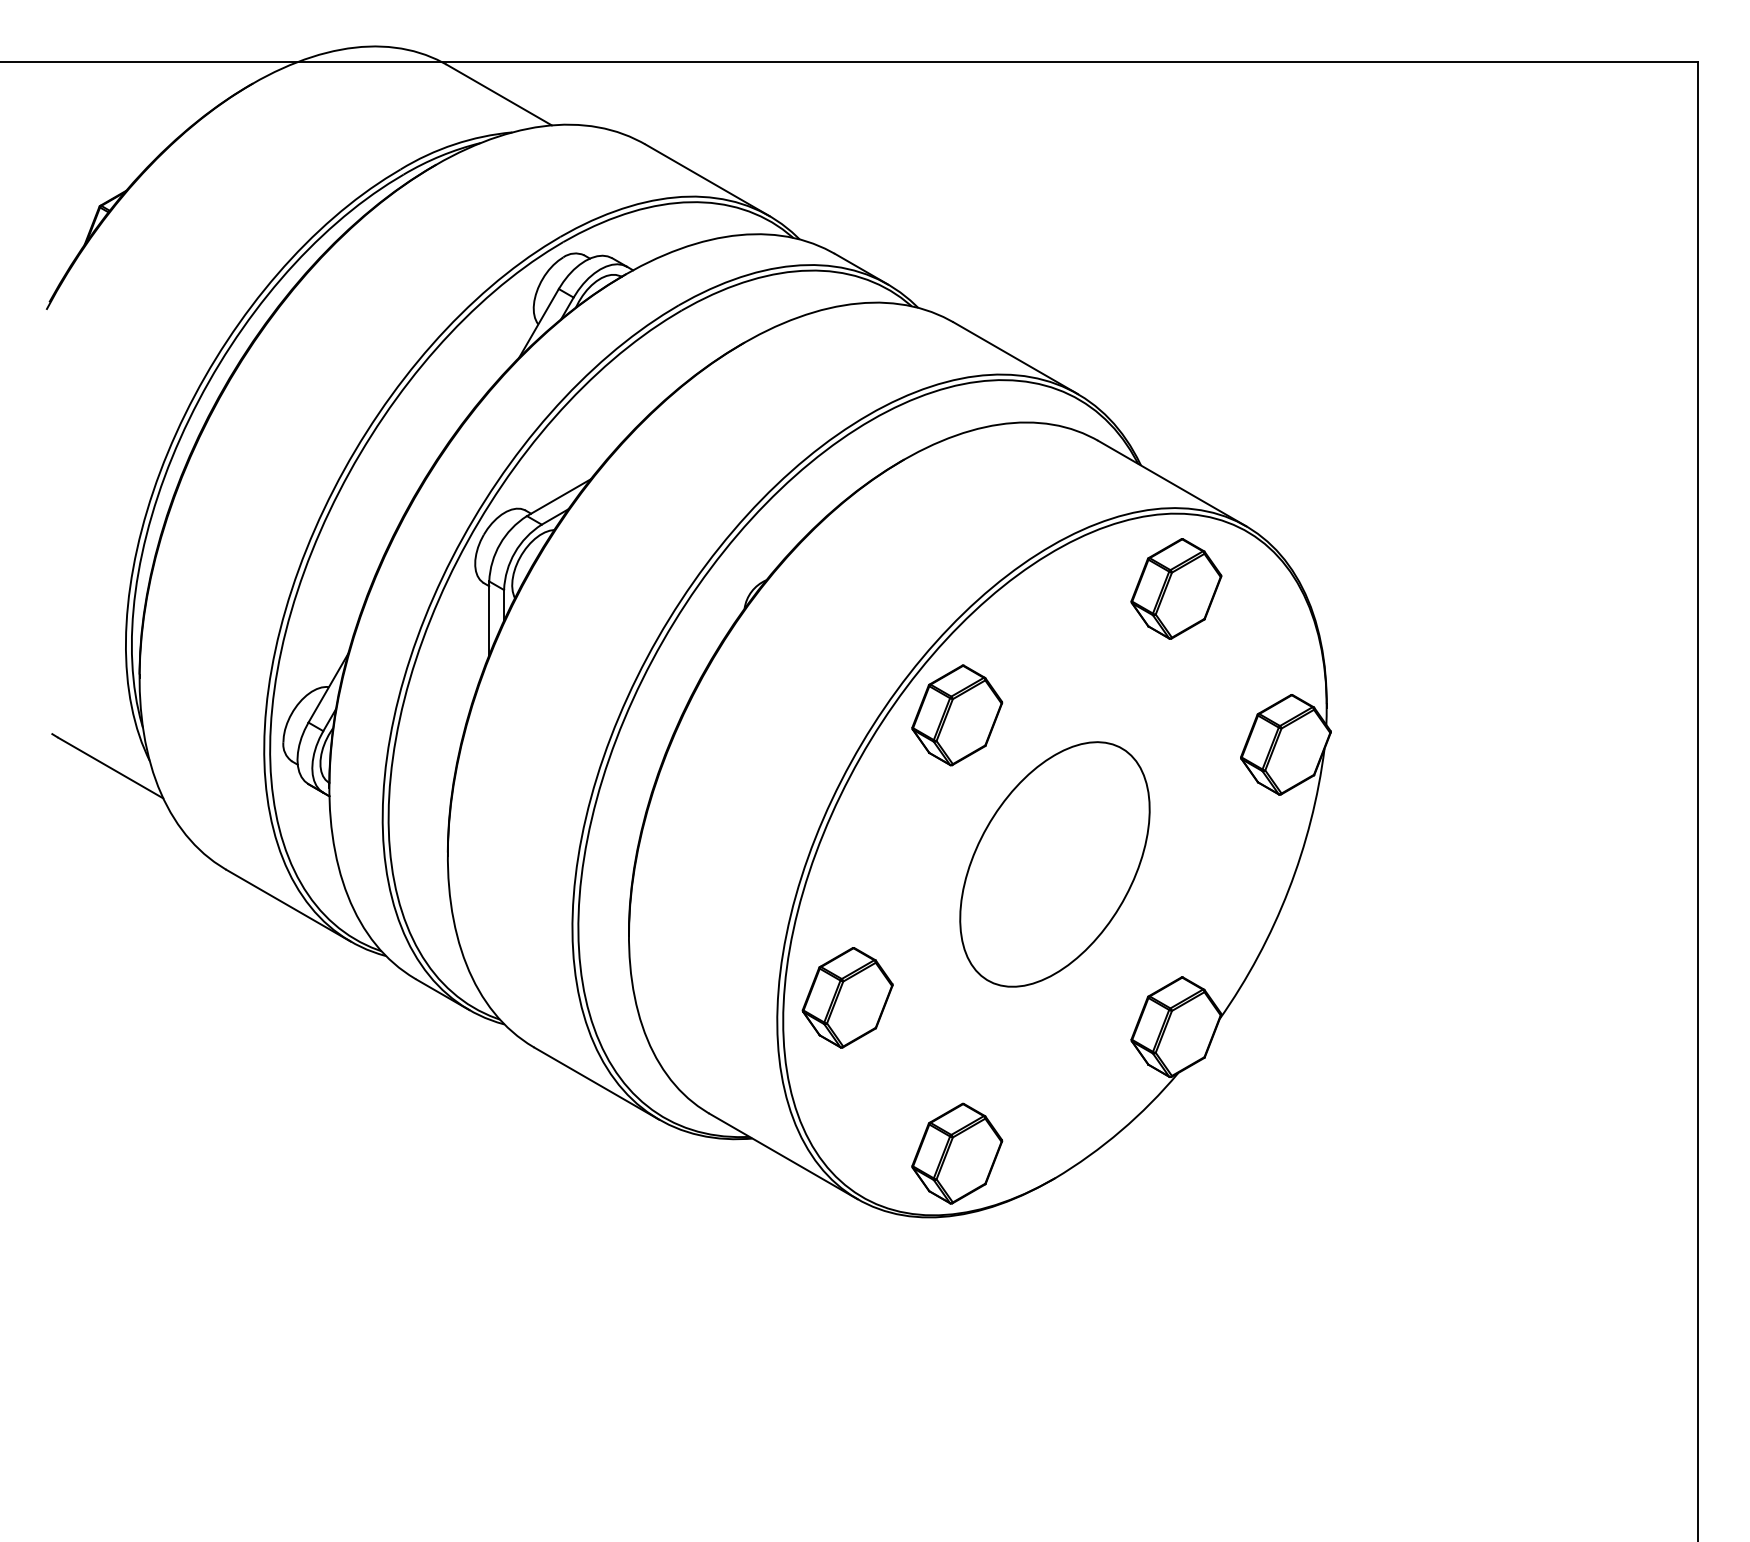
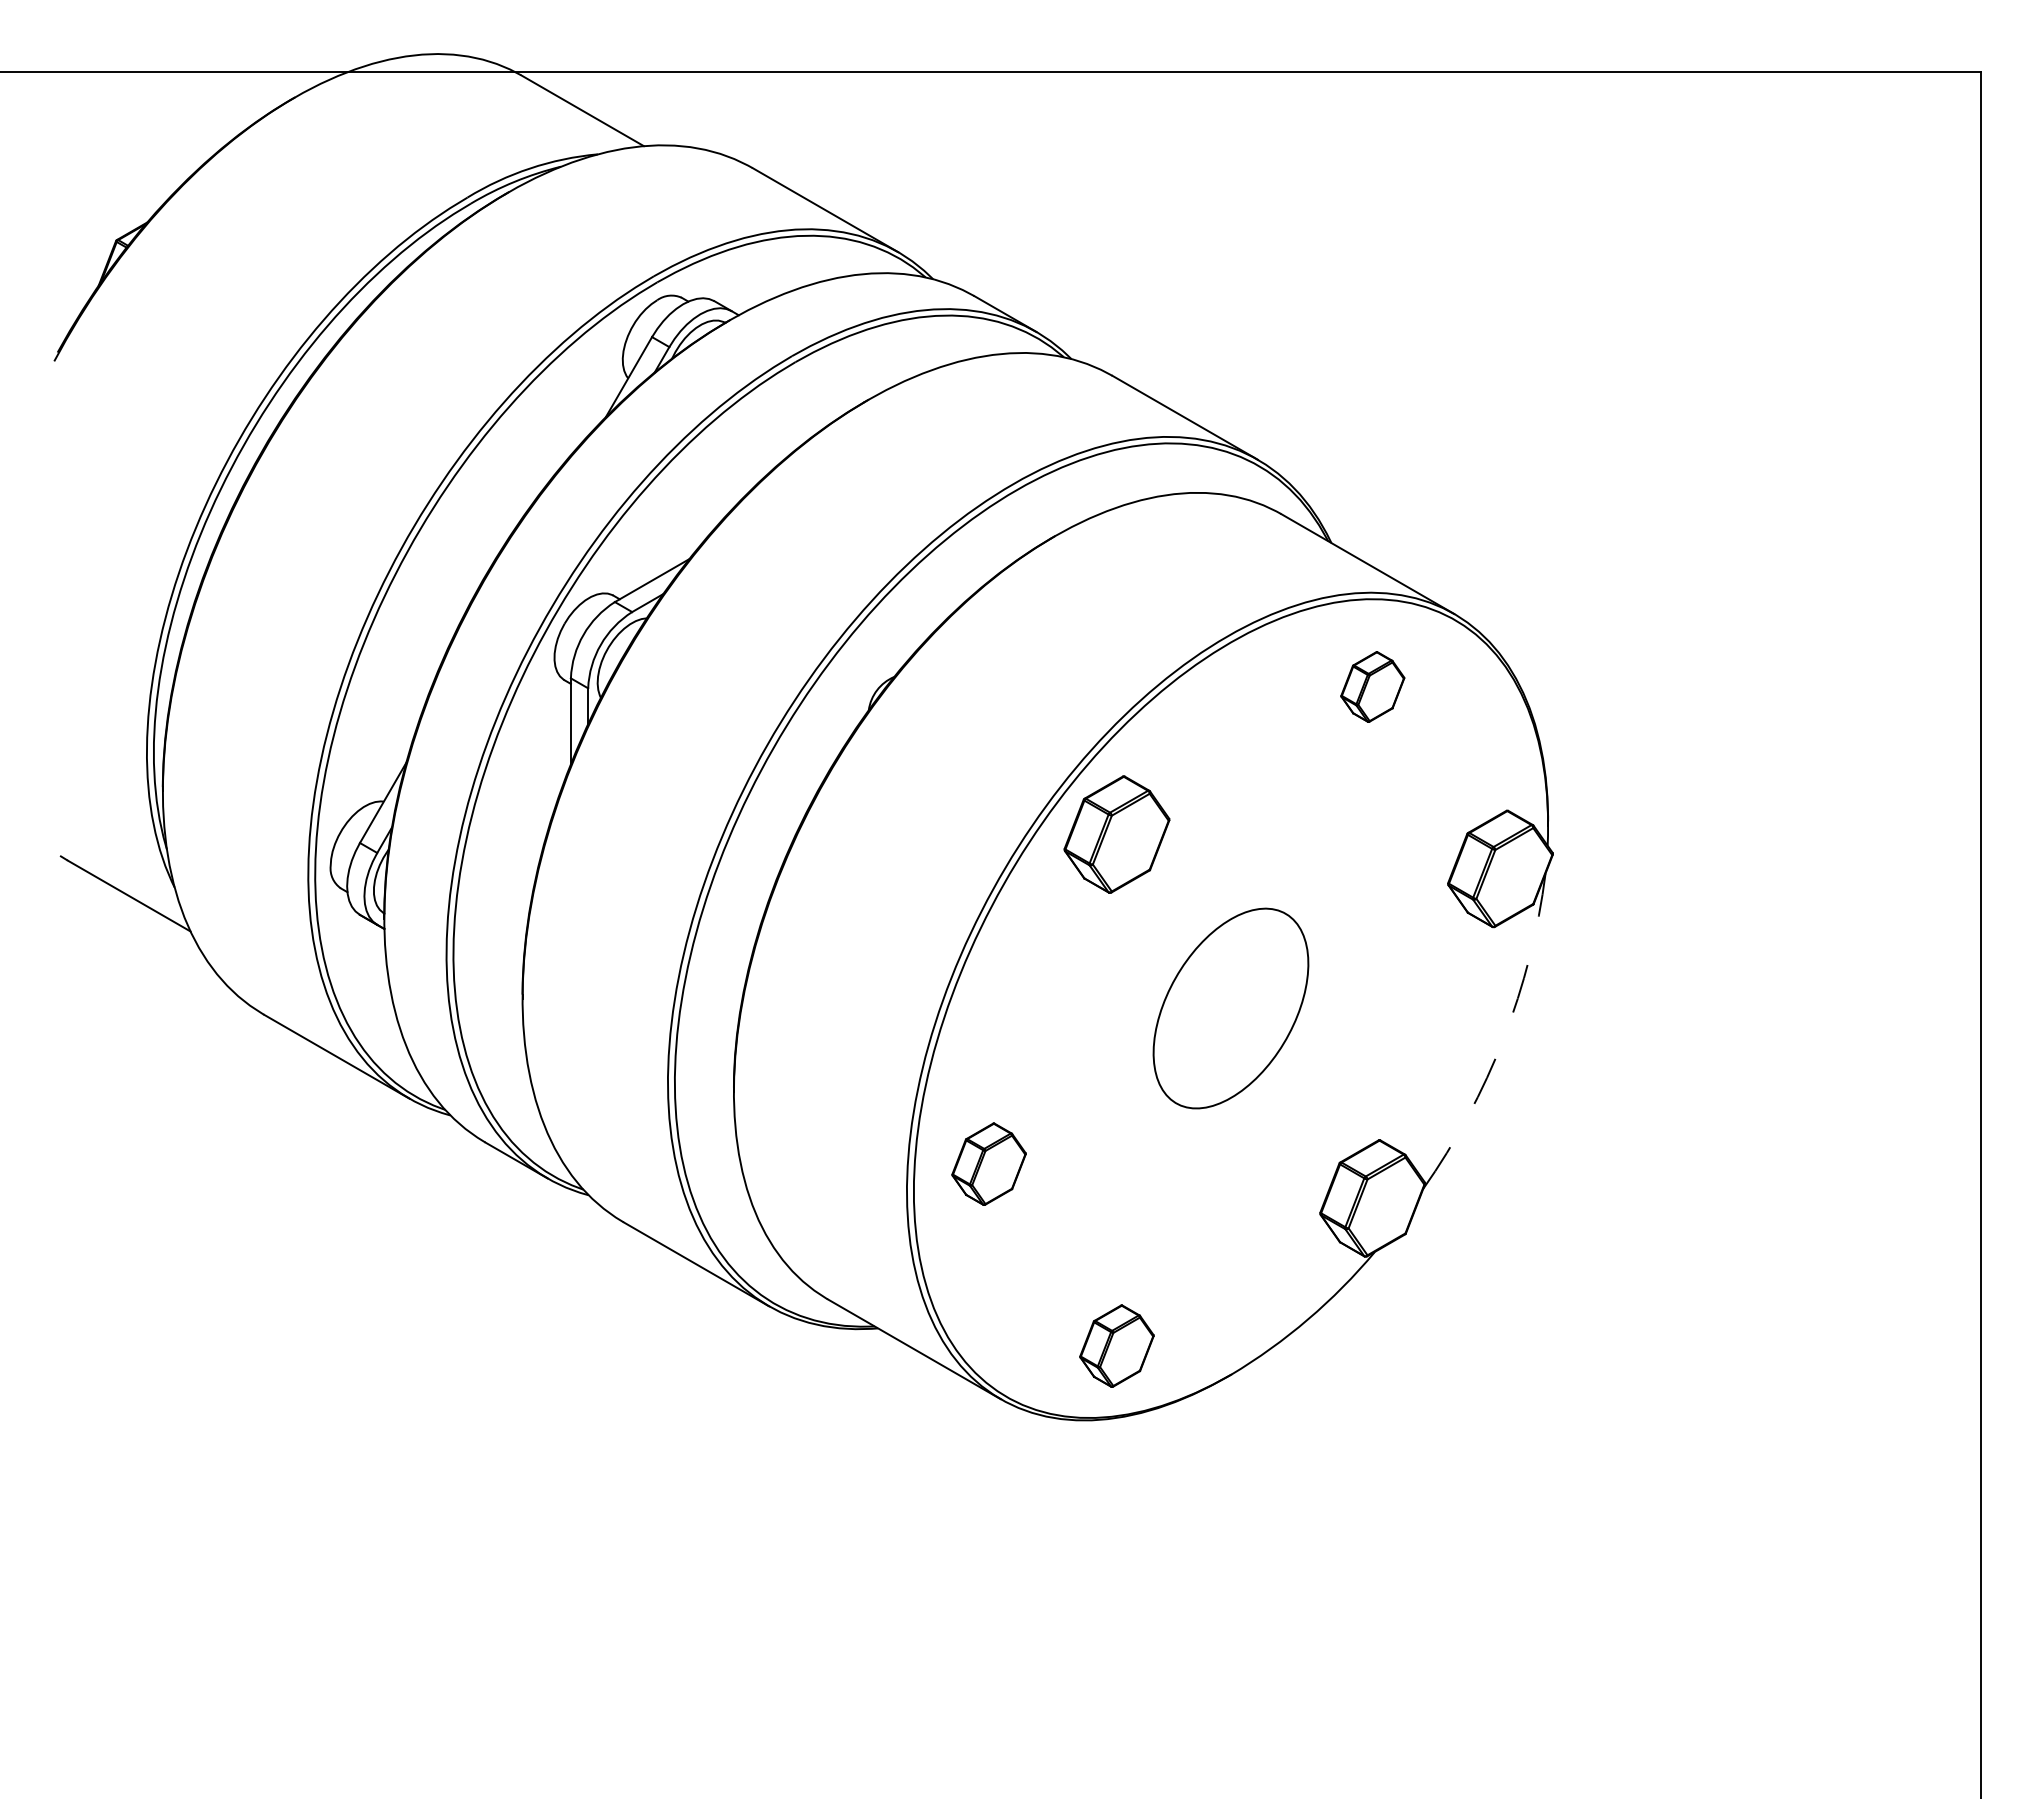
part: (1176, 588) -> (1372, 686), size x0.6
part: (1054, 864) -> (1230, 1008), size x0.7
arc: (1288, 890) -> (1503, 1038), solid -> dashed
part: (847, 998) -> (988, 1164), size x0.7
part: (956, 1154) -> (1116, 1346), size x0.7

